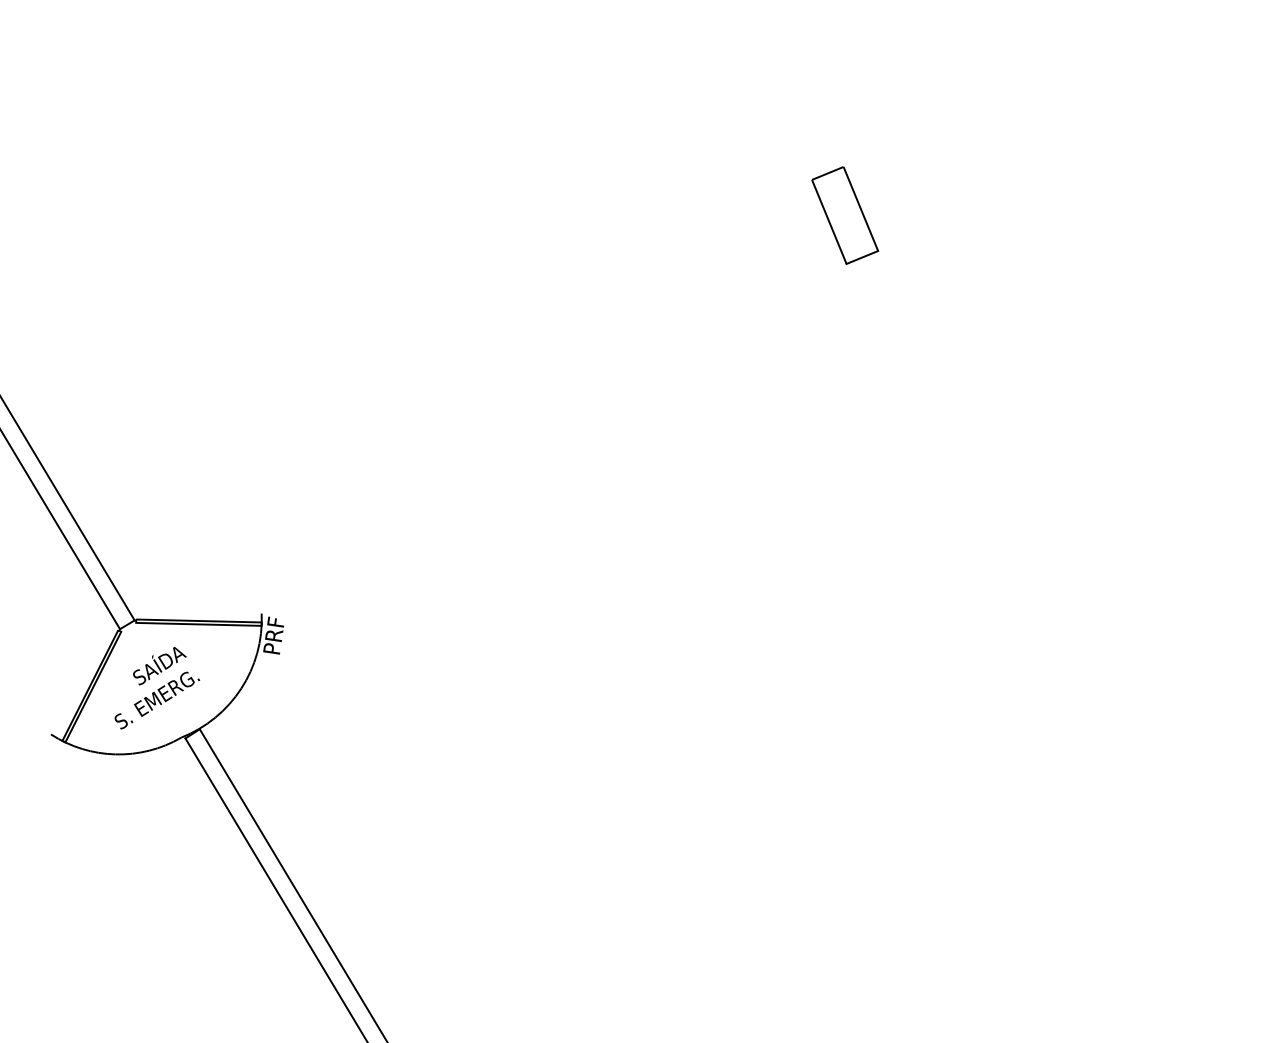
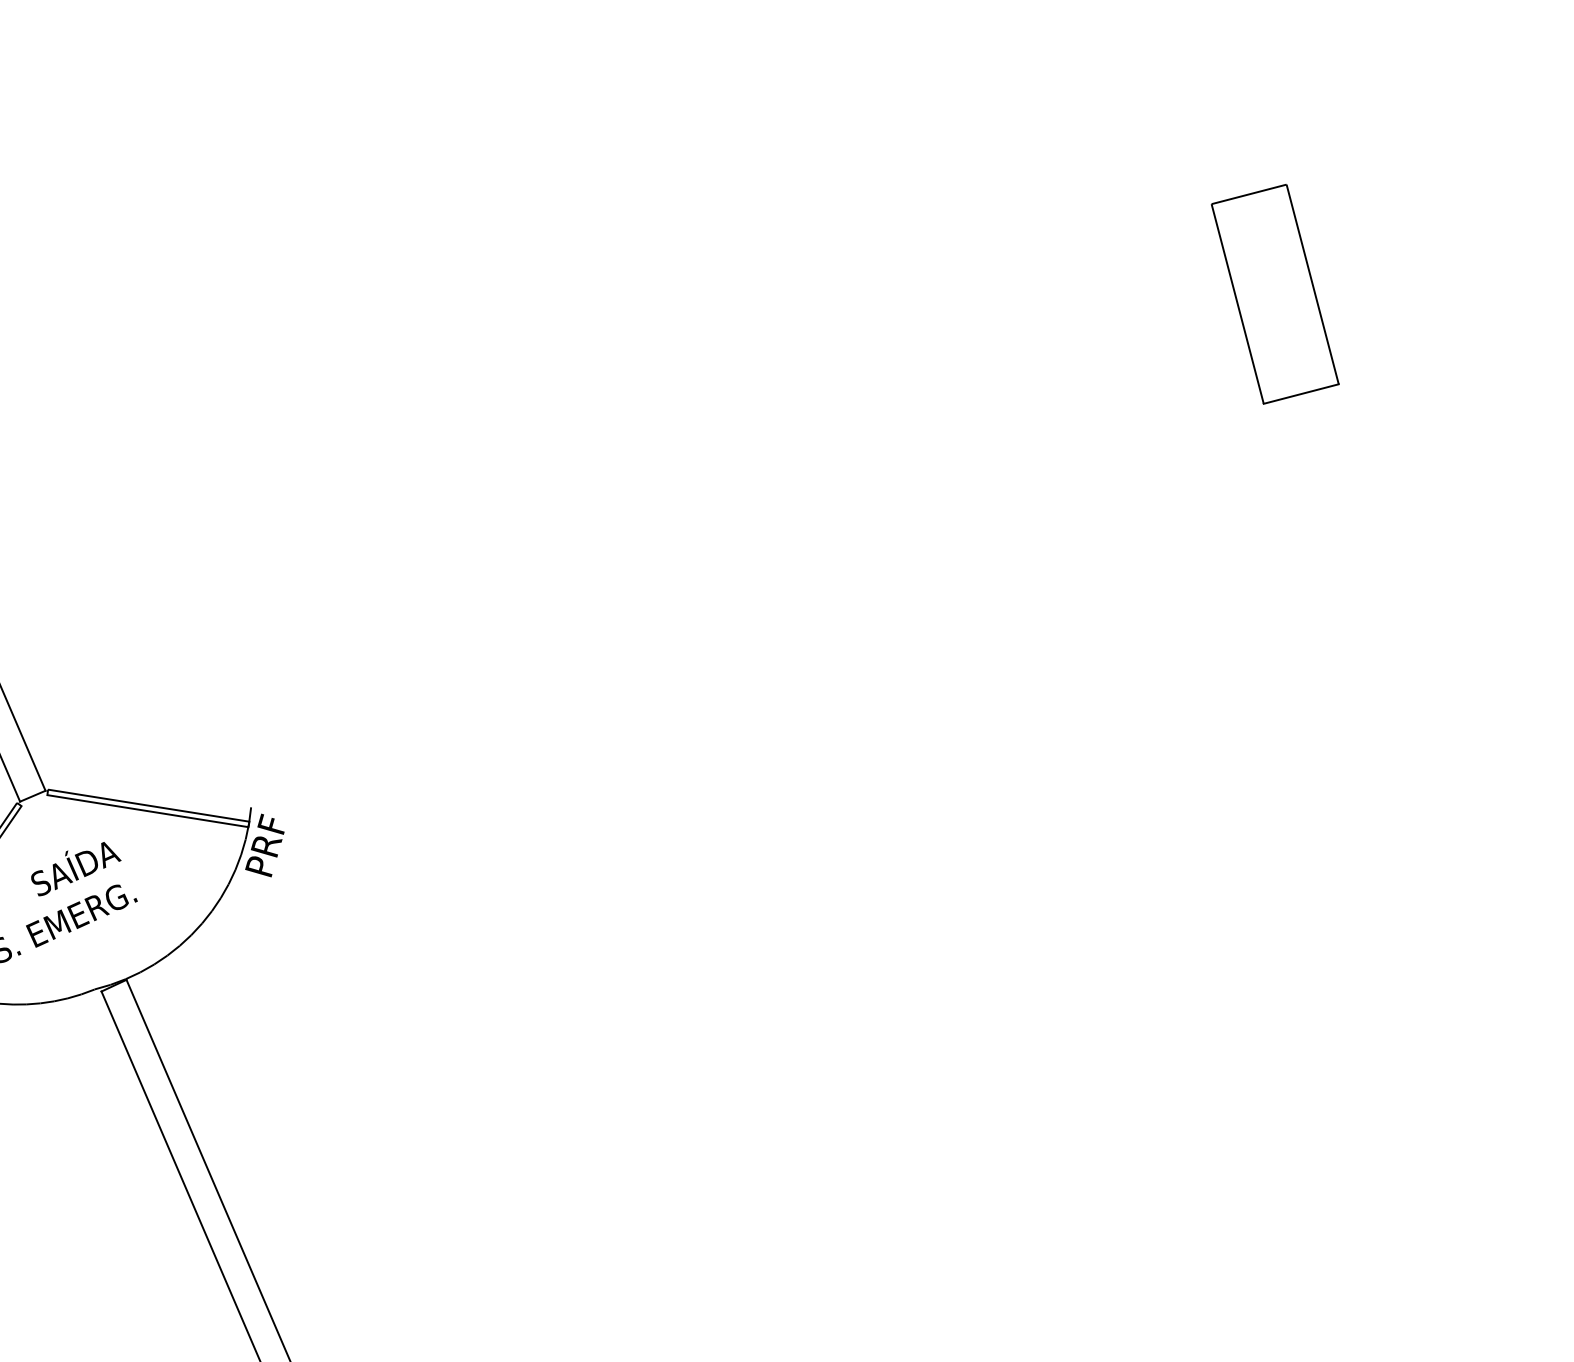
part: (845, 215) -> (1276, 294), size x1.4

